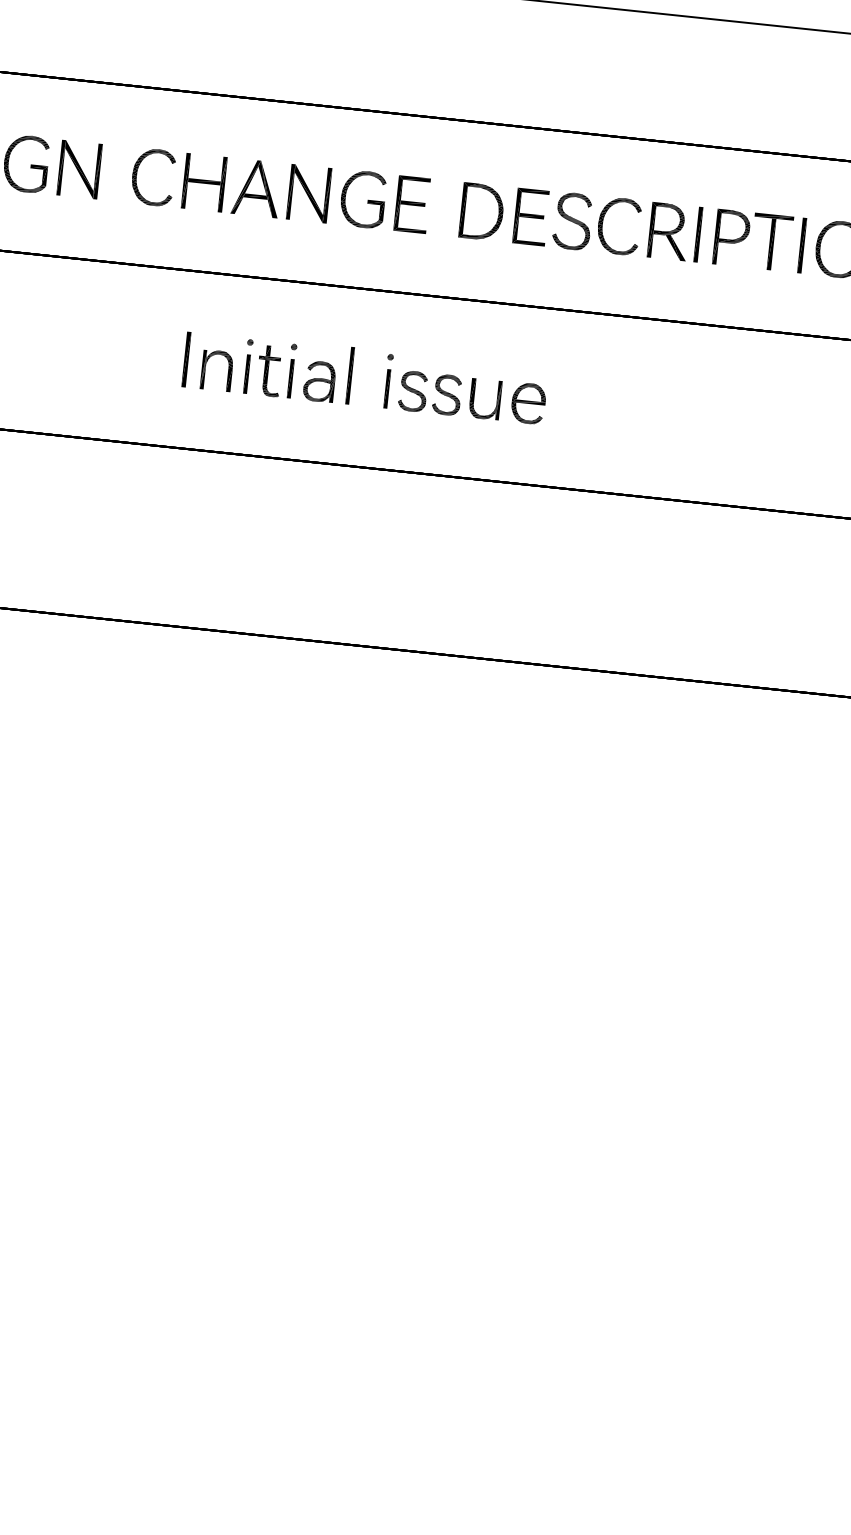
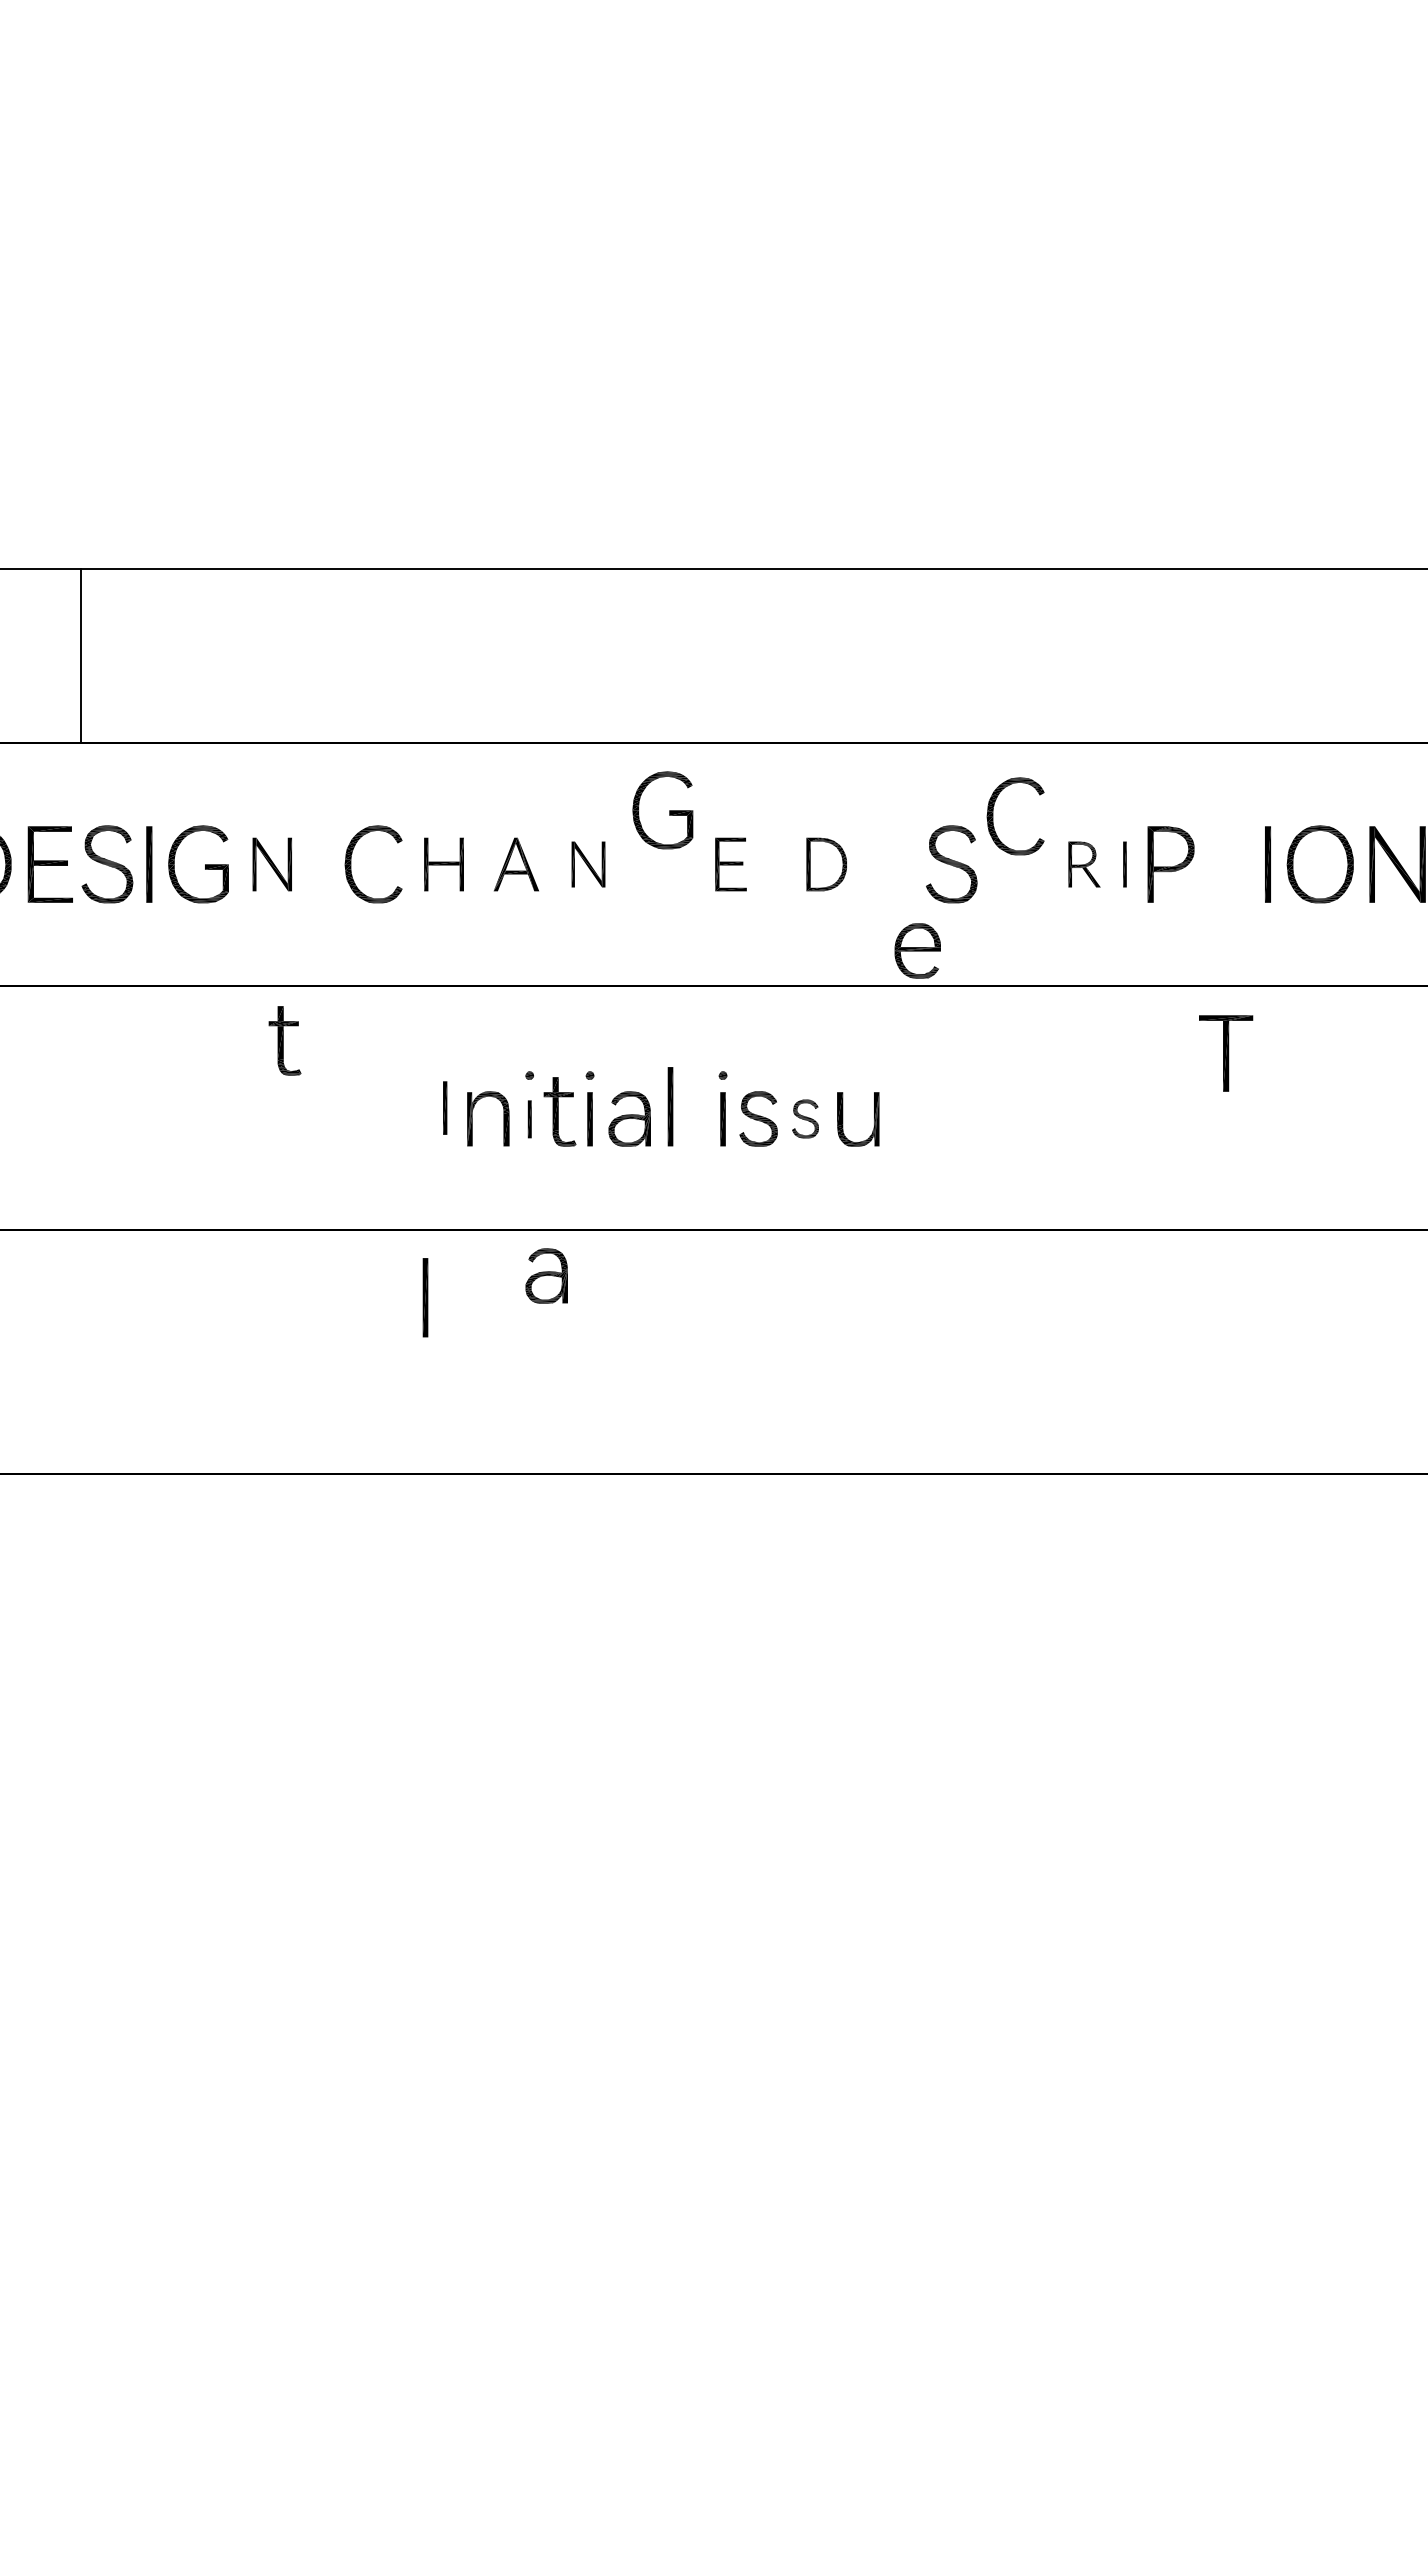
part: (79, 169) -> (272, 864), size x0.7
part: (203, 182) -> (443, 864), size x0.7
part: (256, 188) -> (516, 864), size x0.7
part: (309, 193) -> (588, 864), size x0.6
part: (367, 199) -> (669, 810), moved
part: (412, 204) -> (730, 864), size x0.7
part: (481, 211) -> (826, 864), size x0.7
part: (531, 217) -> (894, 864), removed
part: (602, 224) -> (993, 816), moved
part: (669, 231) -> (1084, 864), size x0.6
part: (698, 234) -> (1124, 864), size x0.6
part: (772, 242) -> (1226, 1053), moved
part: (75, 298) -> (284, 1040), added
part: (186, 359) -> (445, 1107), size x0.7
part: (246, 374) -> (529, 1119), size x0.7
part: (447, 394) -> (805, 1118), size x0.7
part: (528, 403) -> (917, 950), moved
part: (247, 488) -> (546, 1275), added
part: (157, 495) -> (425, 1297), added

